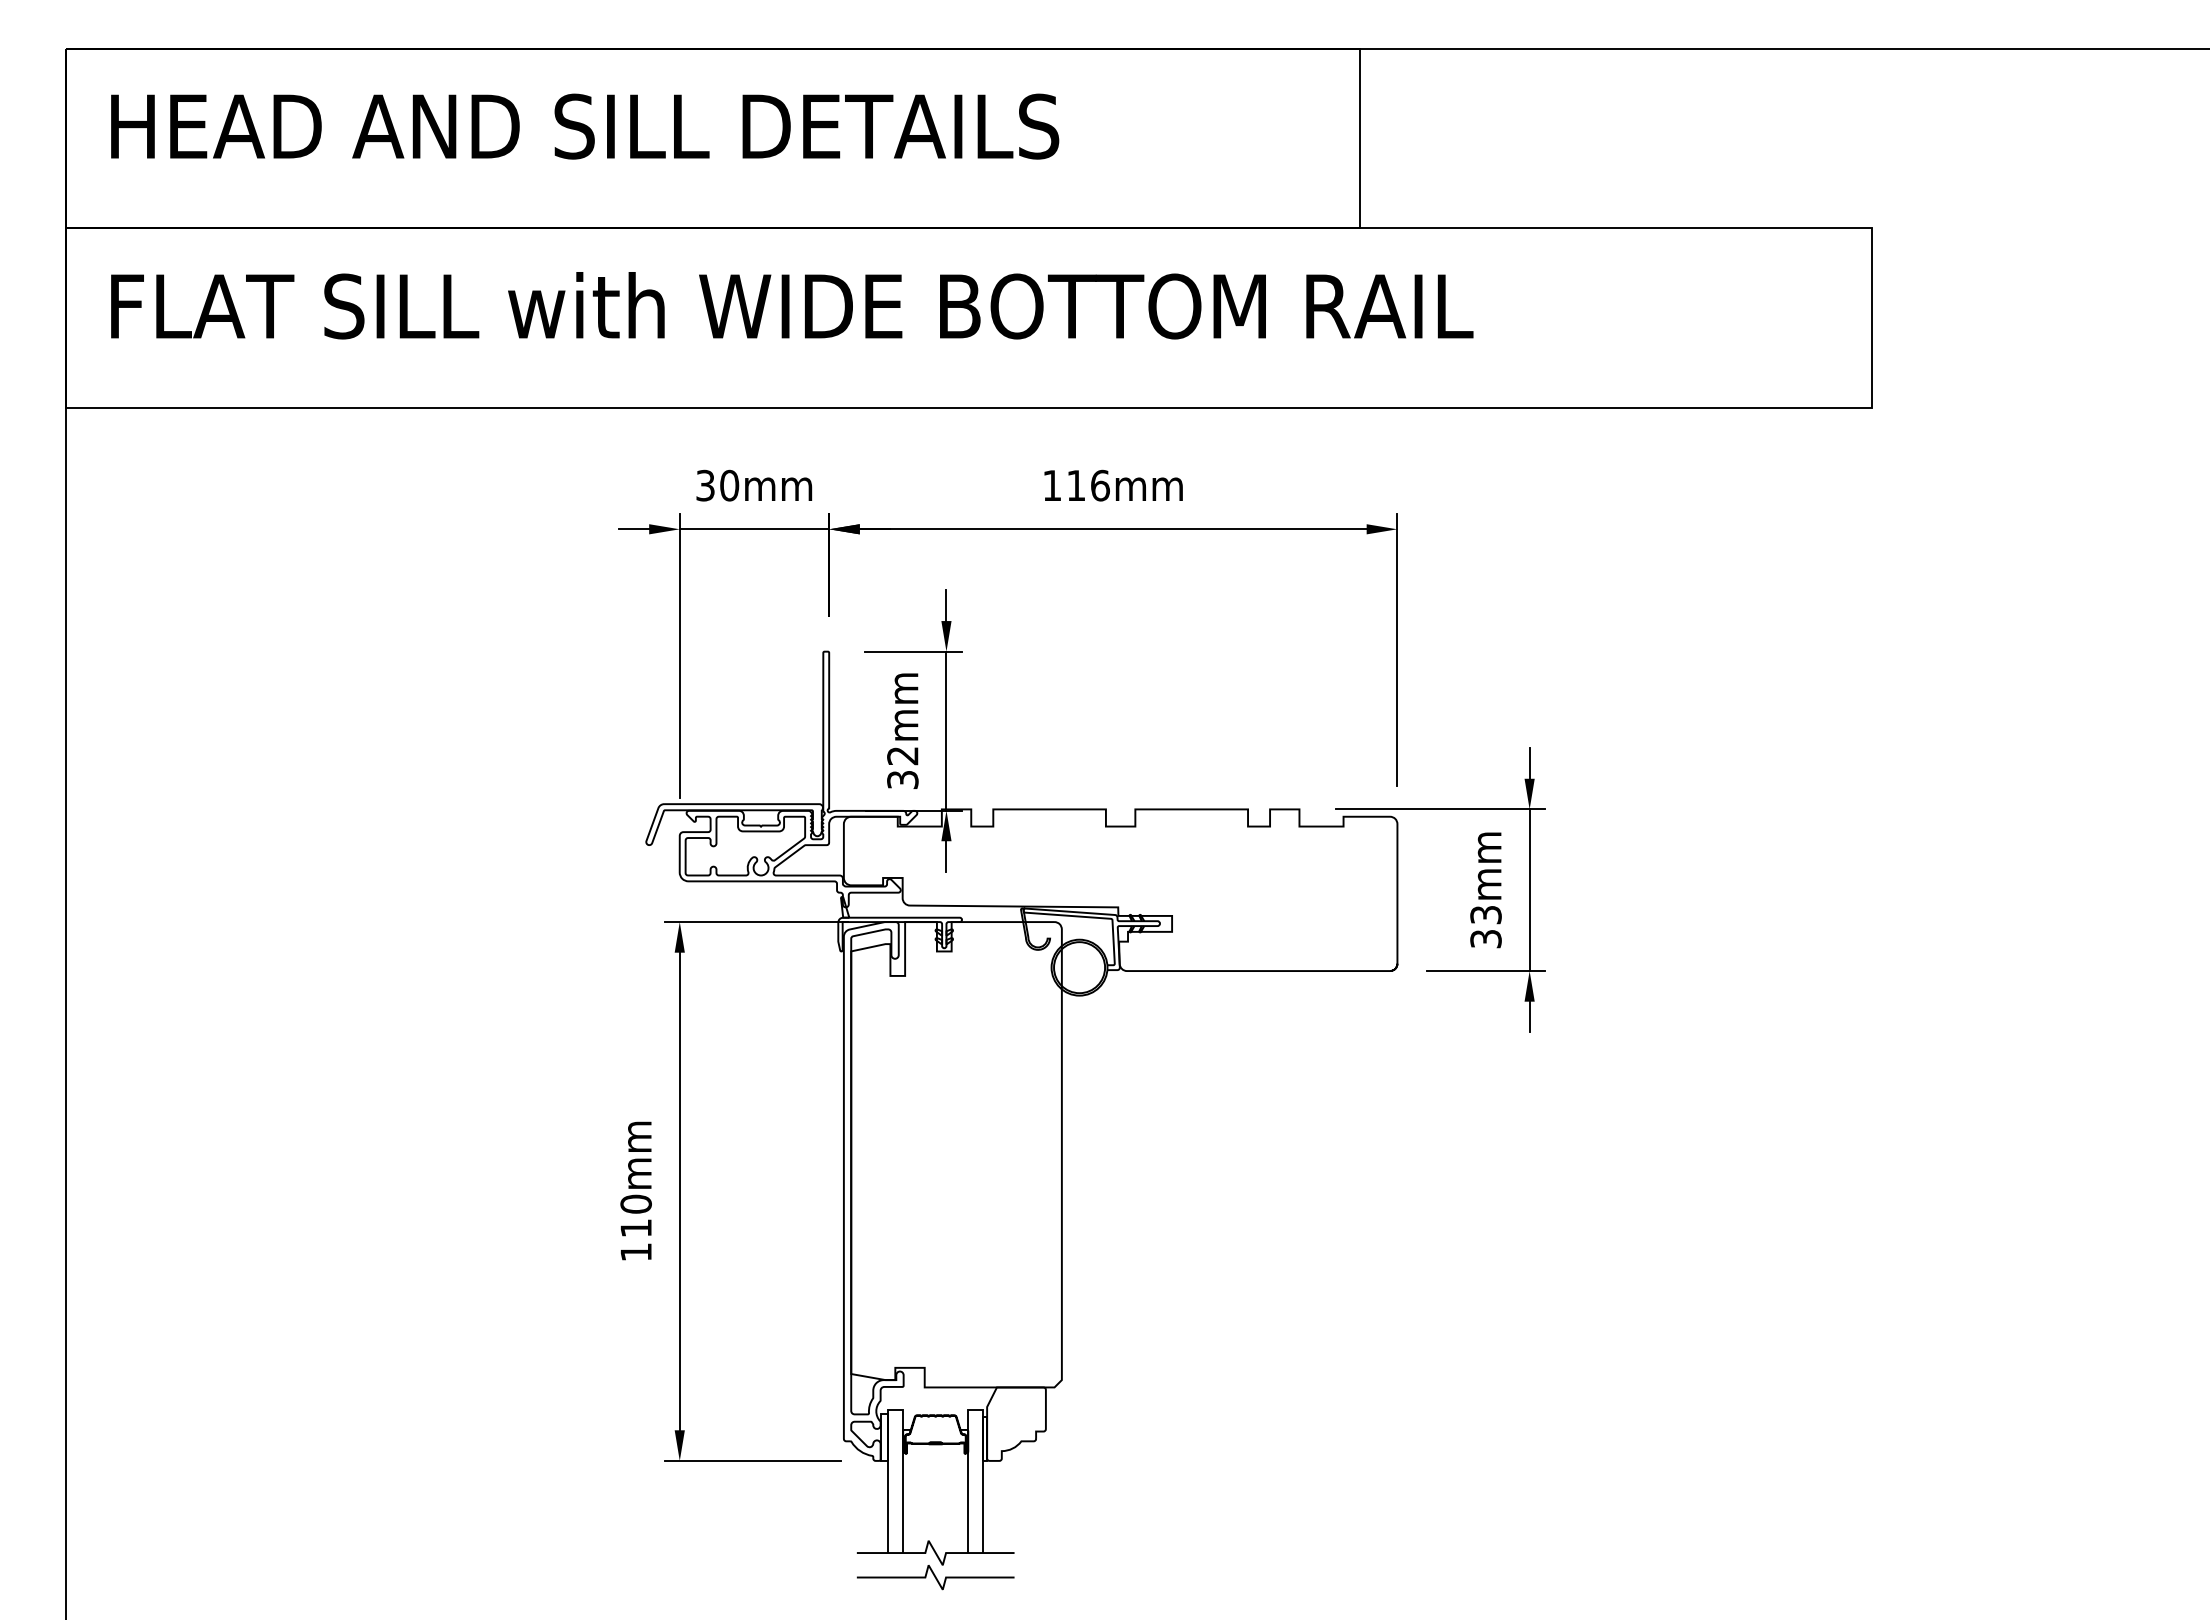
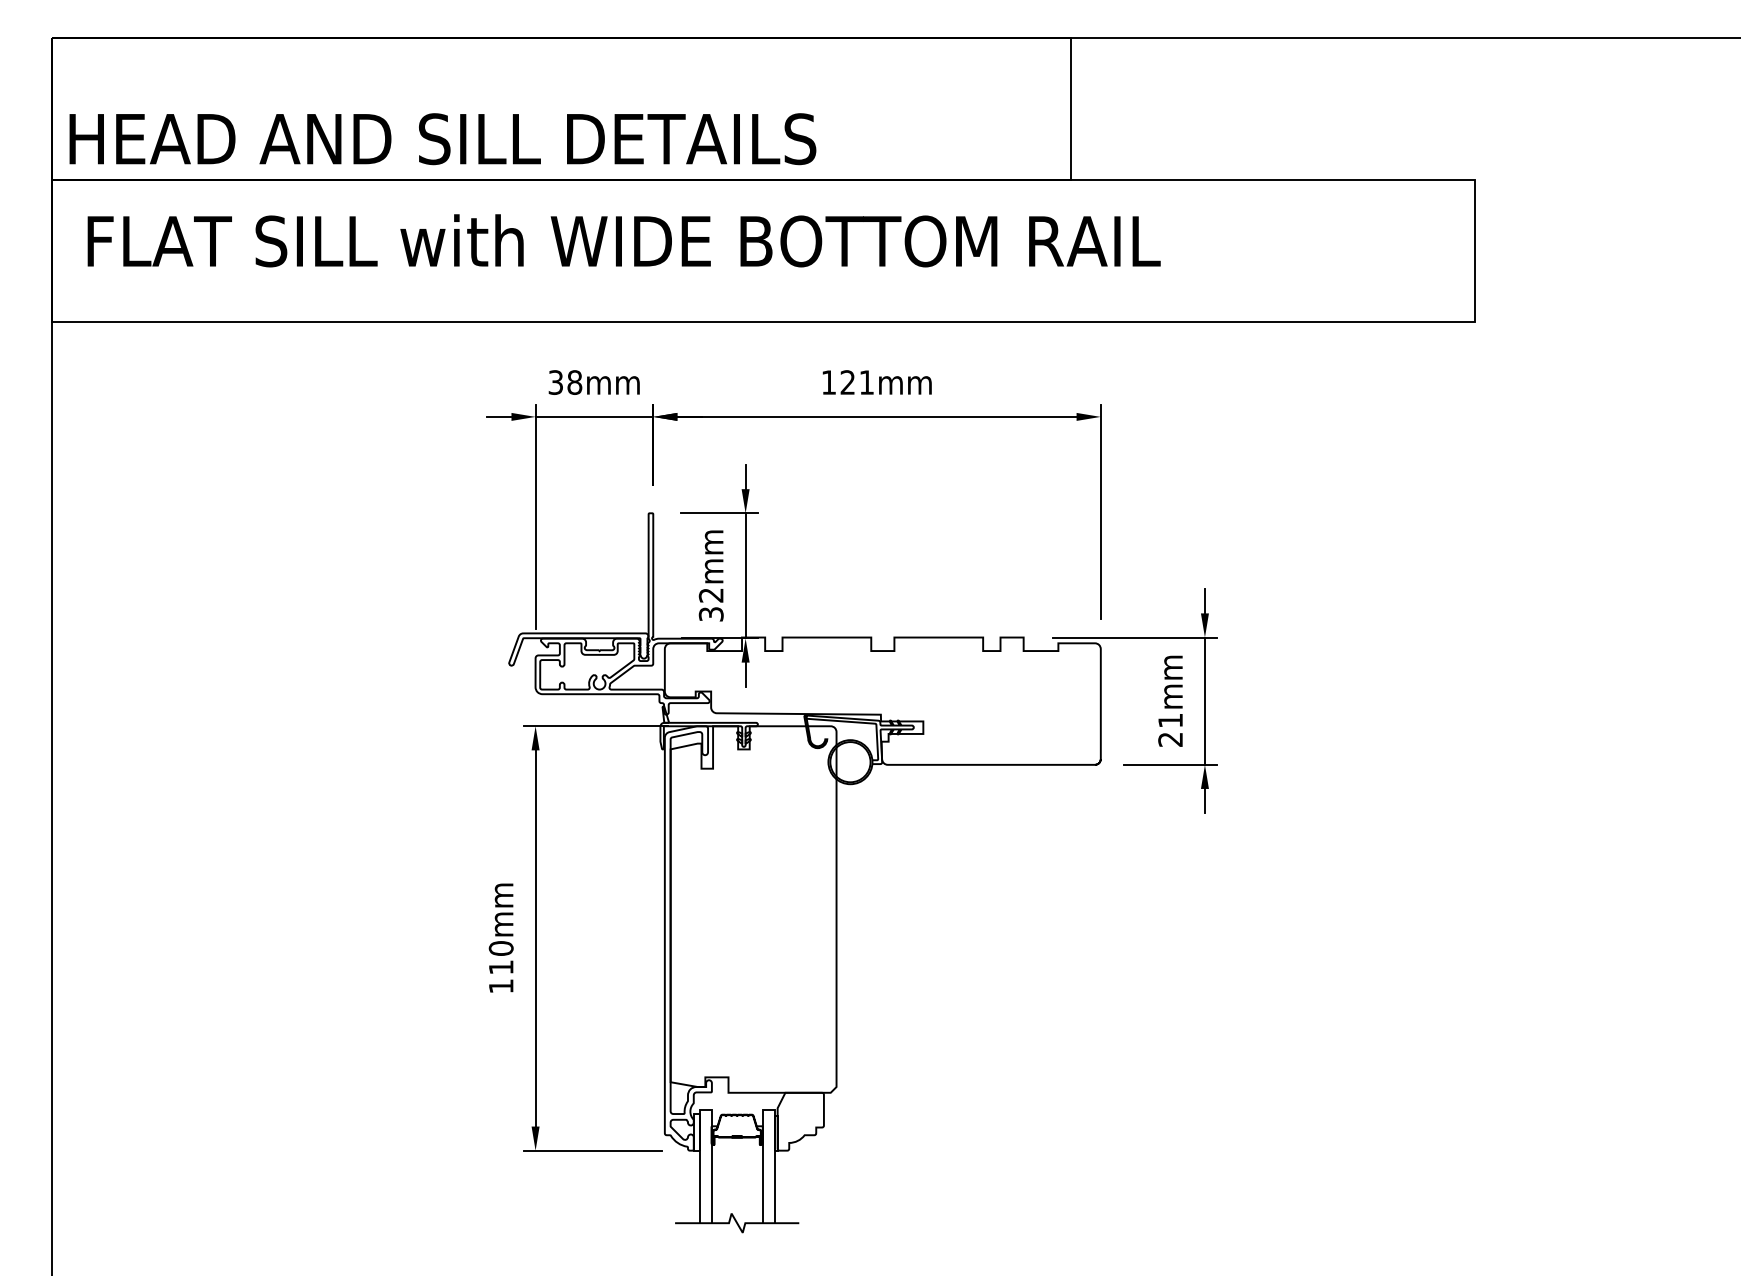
text: (585, 126) -> (443, 139), moved
text: (729, 485) -> (574, 382), 30mm -> 38mm
text: (1088, 485) -> (857, 382), 116mm -> 121mm
text: (1485, 927) -> (1170, 730), 33mm -> 21mm
curve: (935, 1577) -> (737, 1242), removed

